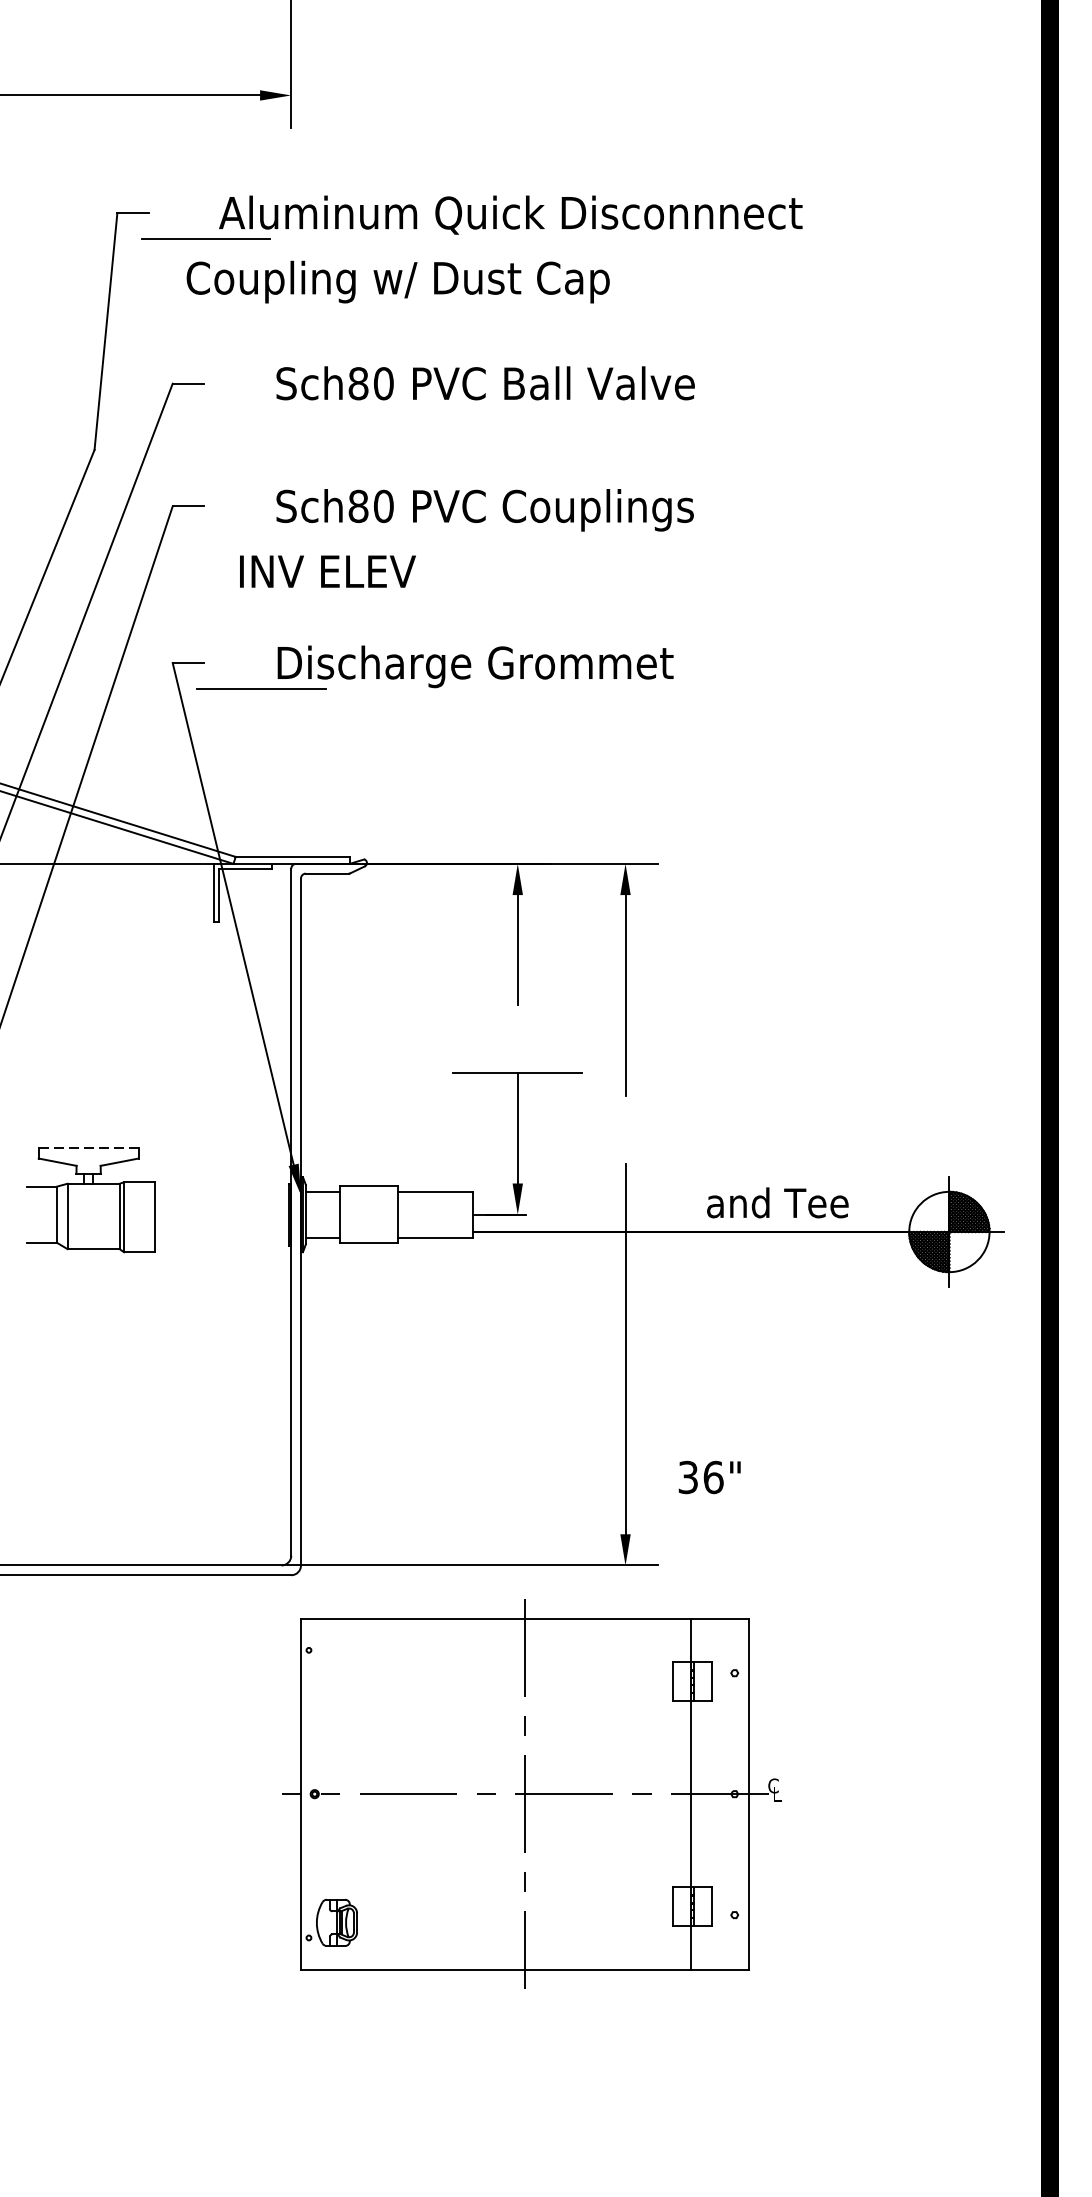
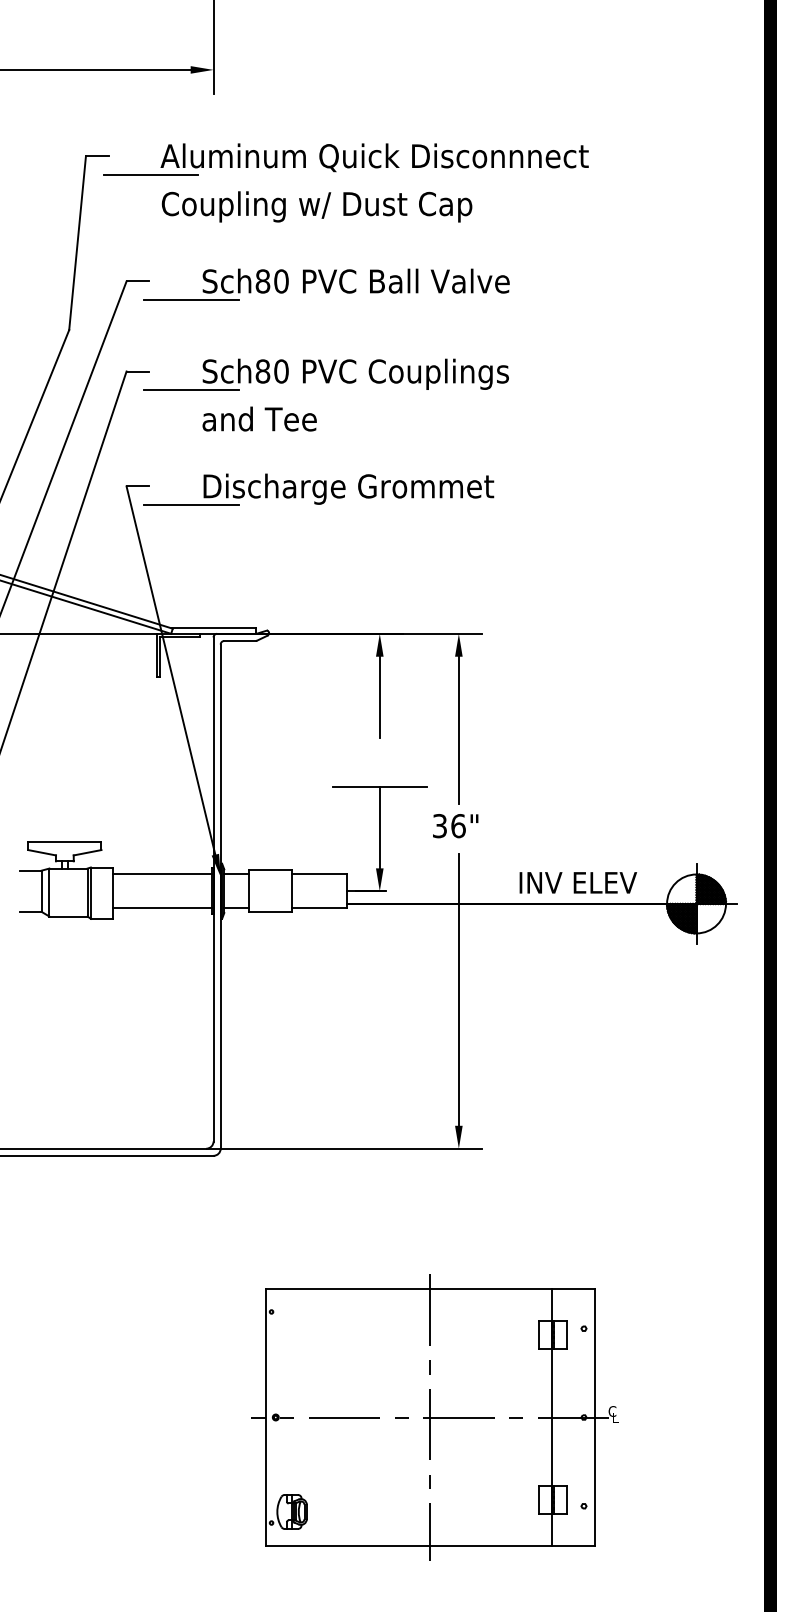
text: (397, 281) -> (316, 206), moved
line: (261, 409) -> (191, 300), added
line: (261, 532) -> (191, 390), added
text: (336, 570) -> (246, 418), INV ELEV -> and Tee
line: (88, 1146) -> (64, 841), dashed -> solid
line: (221, 1191) -> (162, 874), added
text: (787, 1202) -> (577, 882), and Tee -> INV ELEV
line: (221, 1238) -> (162, 908), added
text: (709, 1478) -> (455, 826), moved
part: (531, 1794) -> (434, 1417), moved

